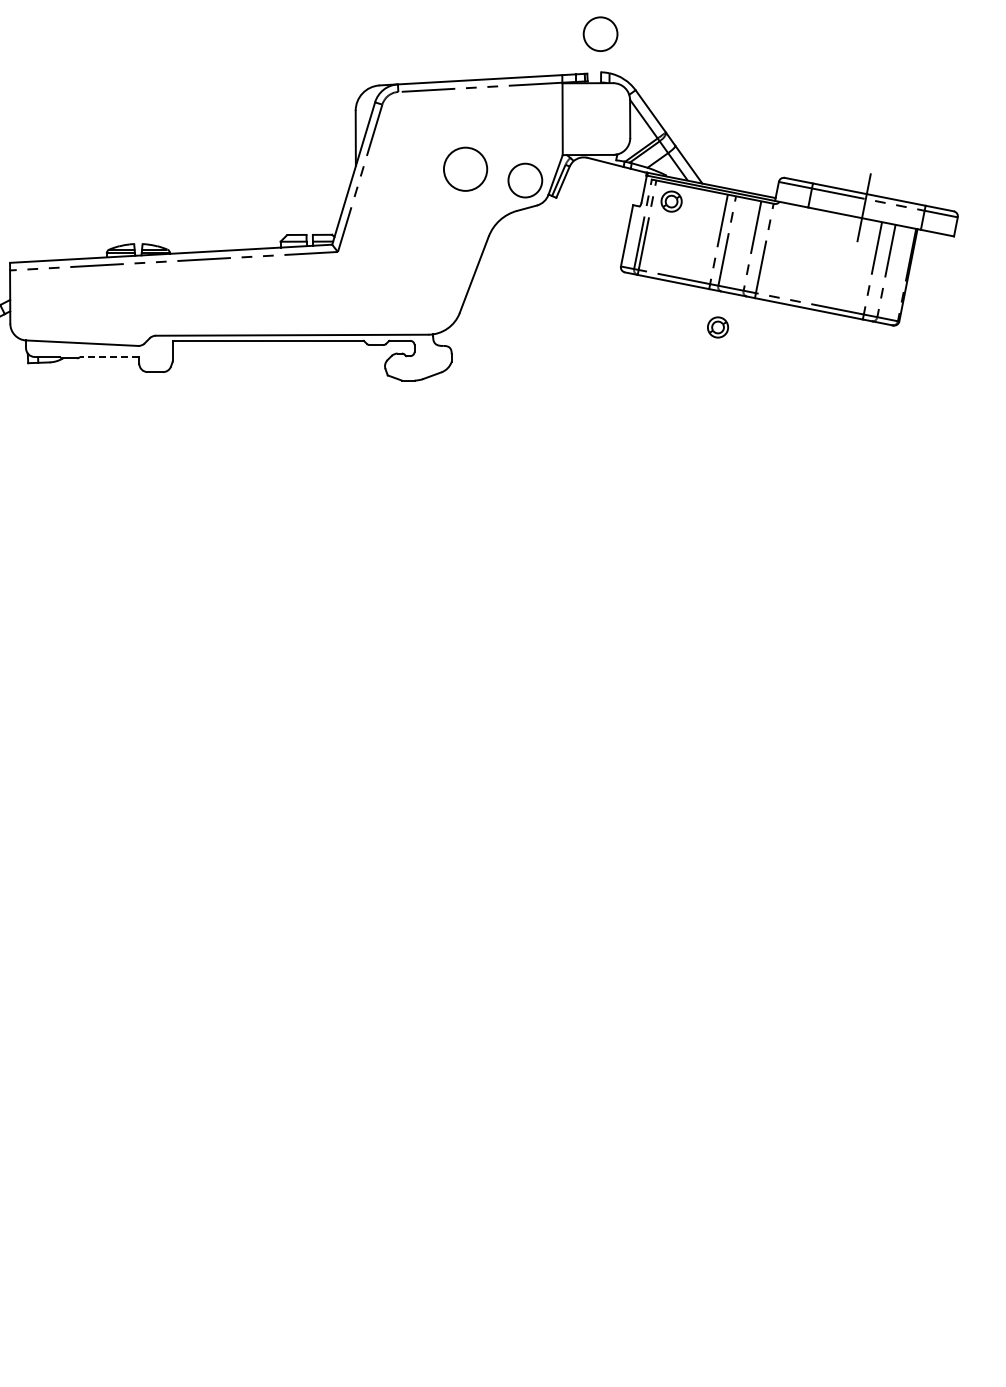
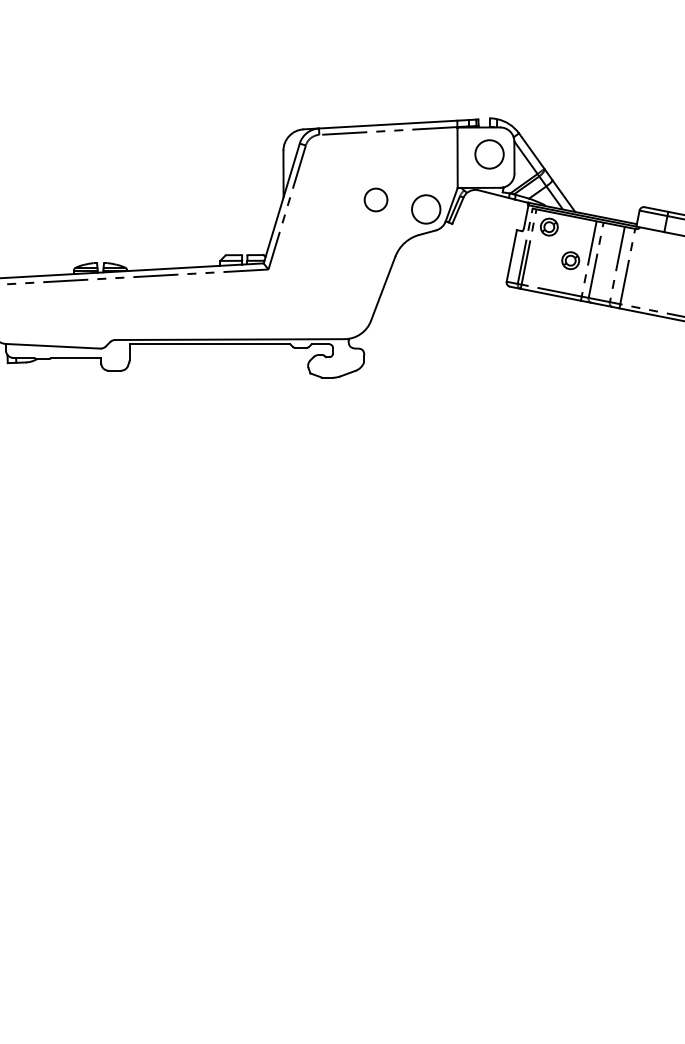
circle: (600, 33) -> (489, 153), moved
circle: (465, 169) -> (375, 200), size x0.62
part: (718, 327) -> (571, 260), moved
line: (109, 356) -> (76, 357), dashed -> solid

